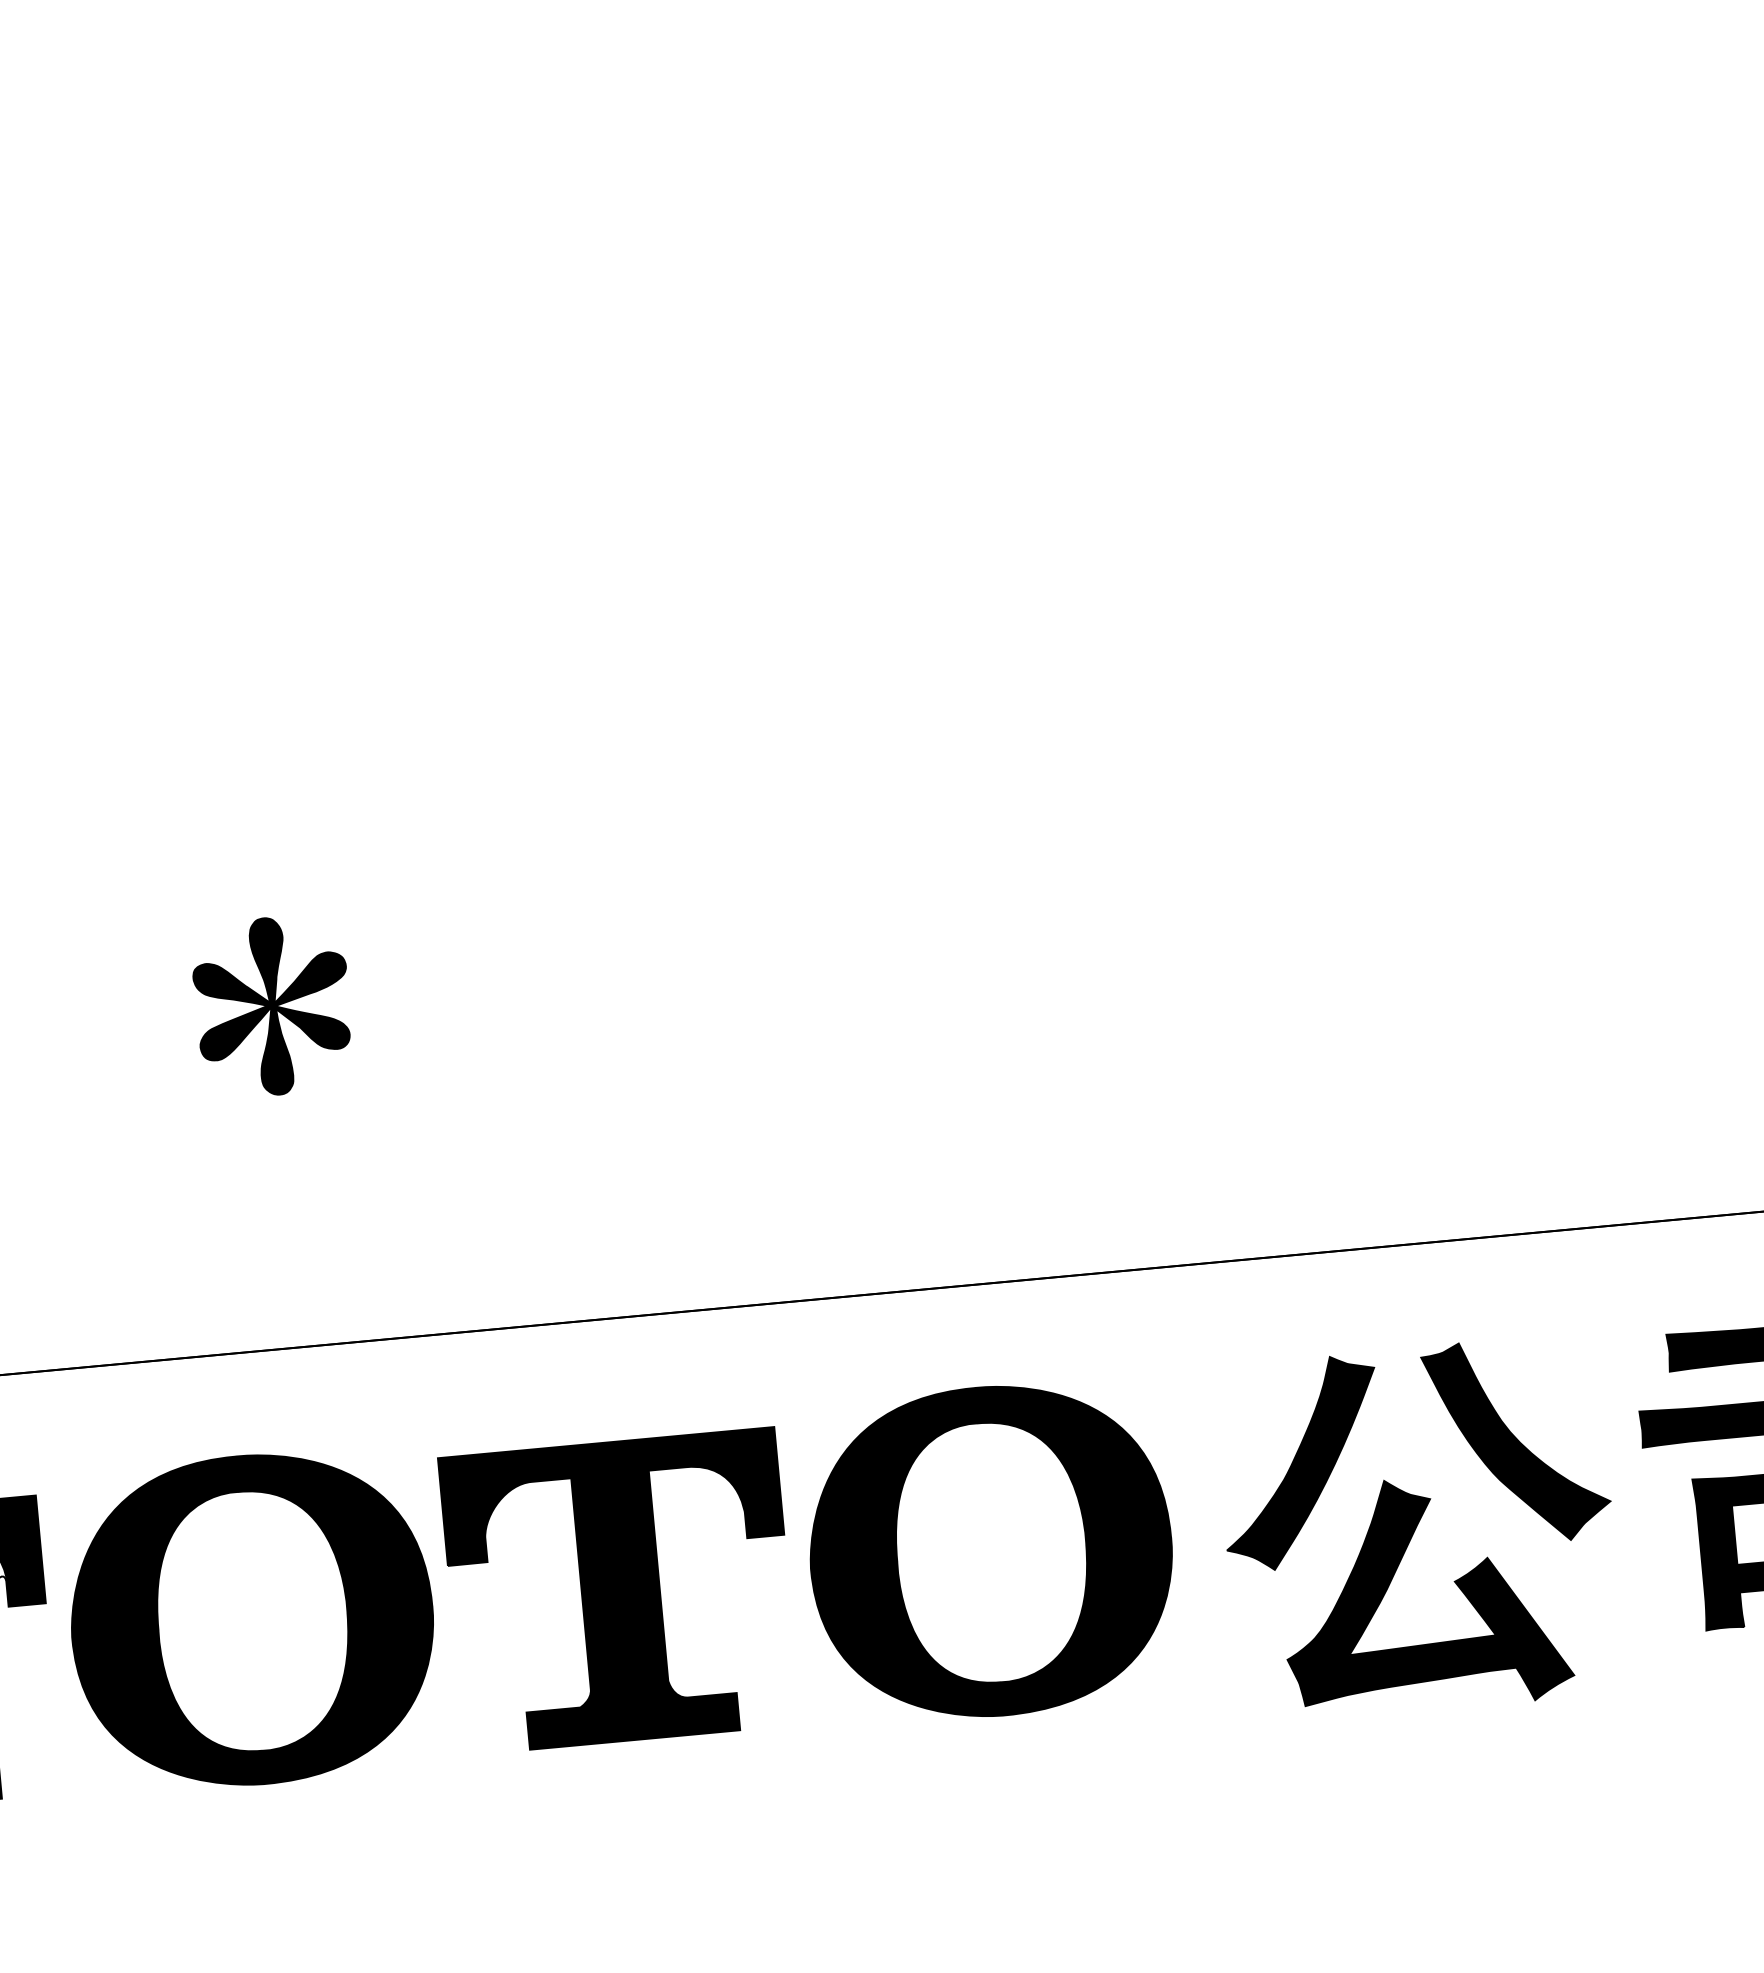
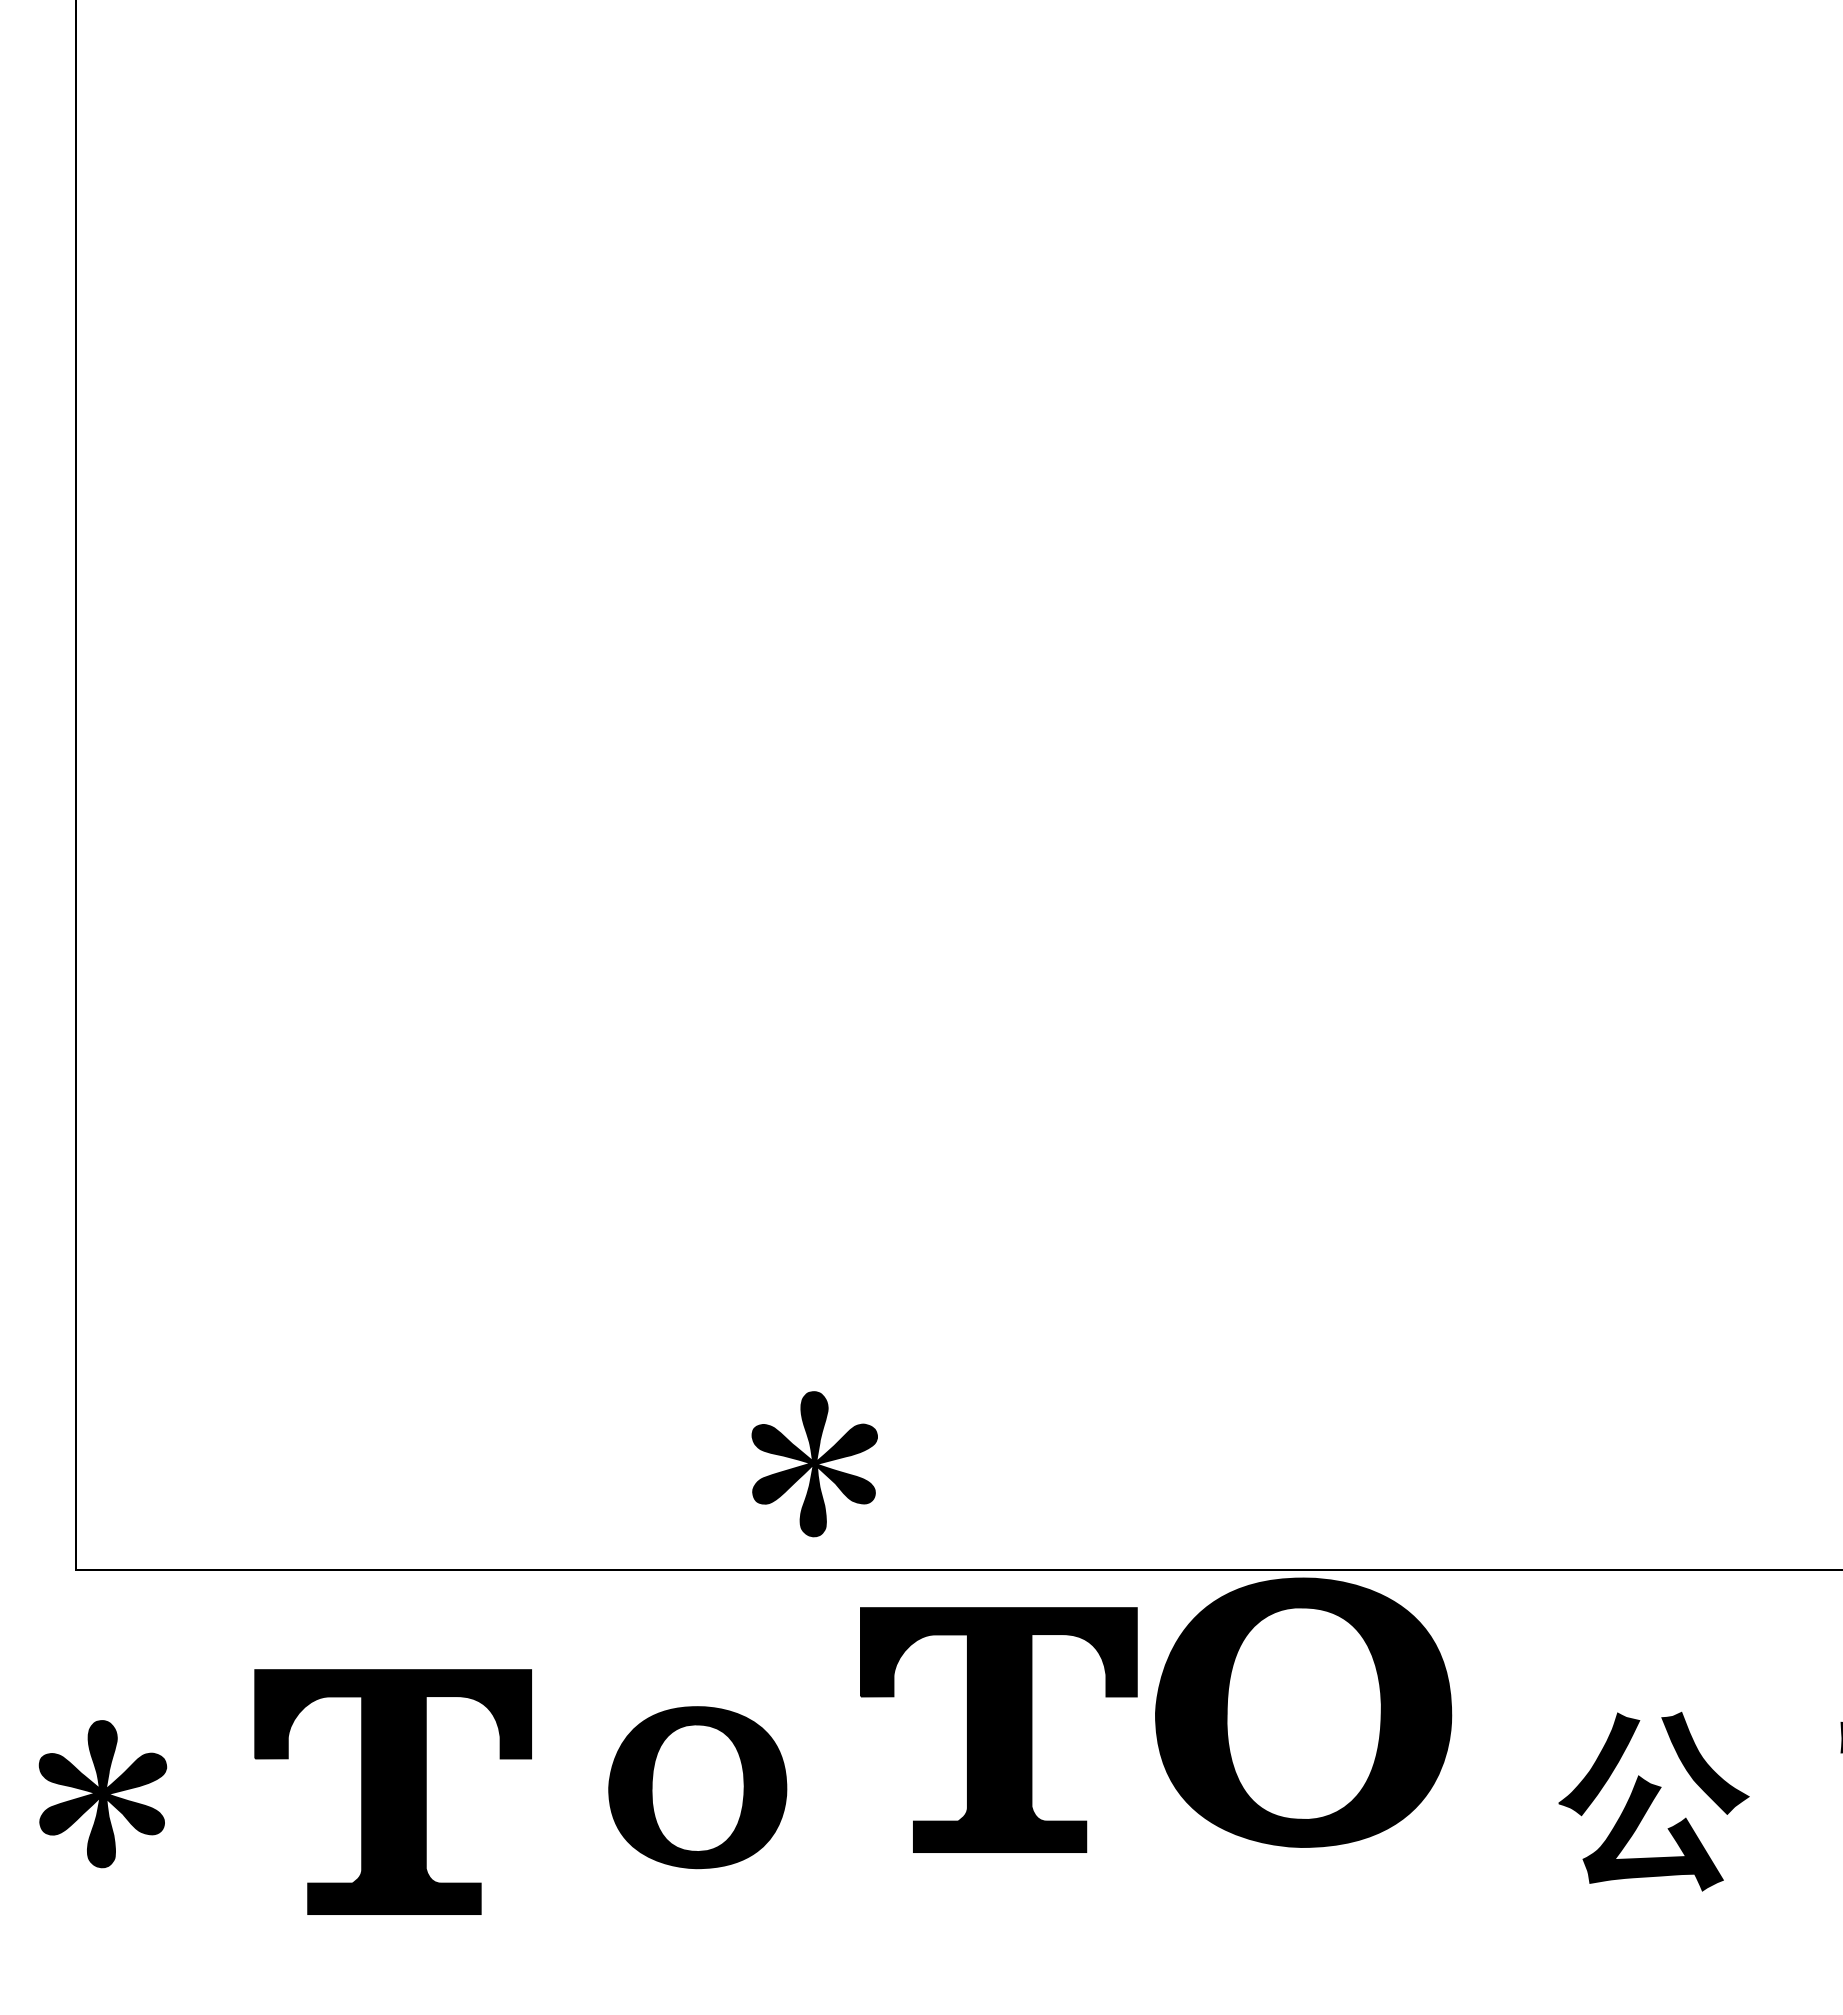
part: (272, 1006) -> (814, 1464), moved
part: (1419, 1528) -> (1653, 1801), size x0.6
part: (990, 1551) -> (1303, 1712), moved
part: (619, 1590) -> (998, 1729), moved
part: (251, 1619) -> (697, 1787), size x0.6

